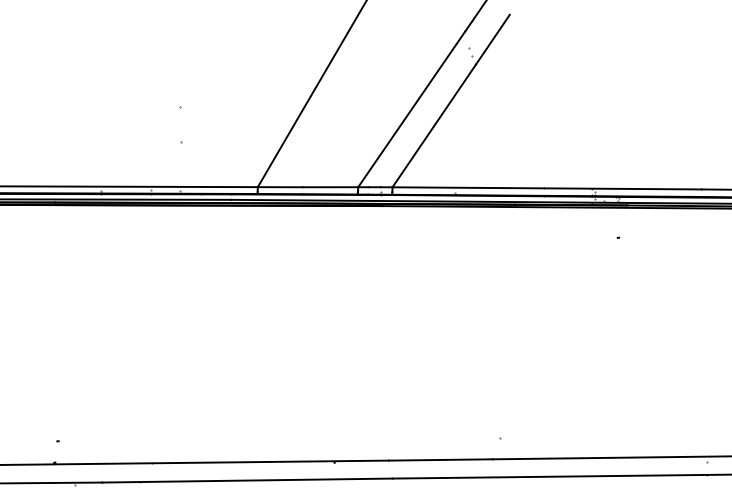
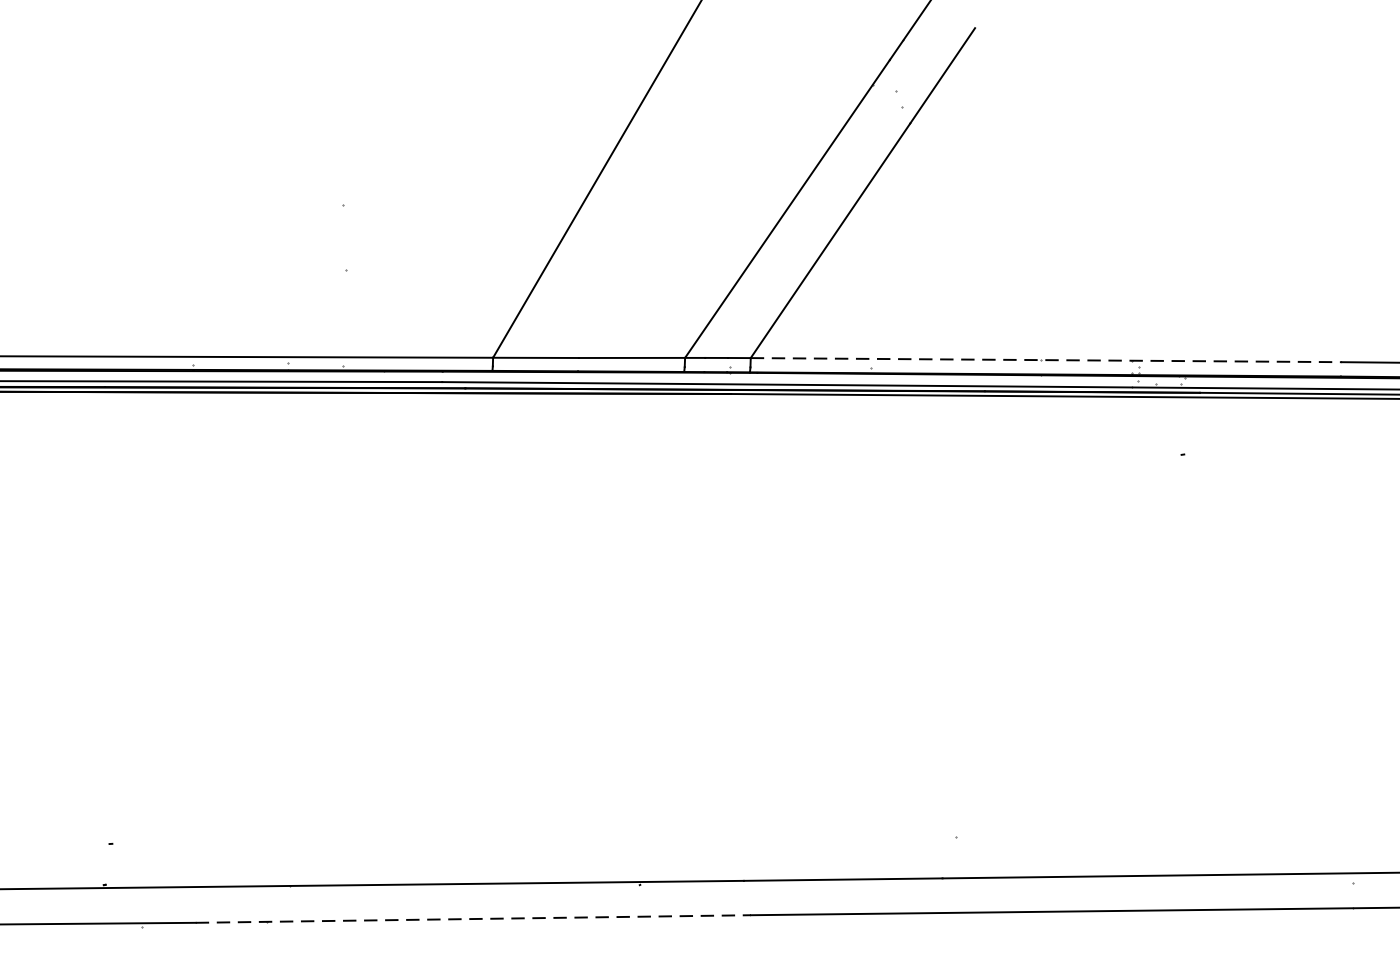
line: (547, 188) -> (1047, 360), solid -> dashed
line: (248, 480) -> (475, 918), solid -> dashed

